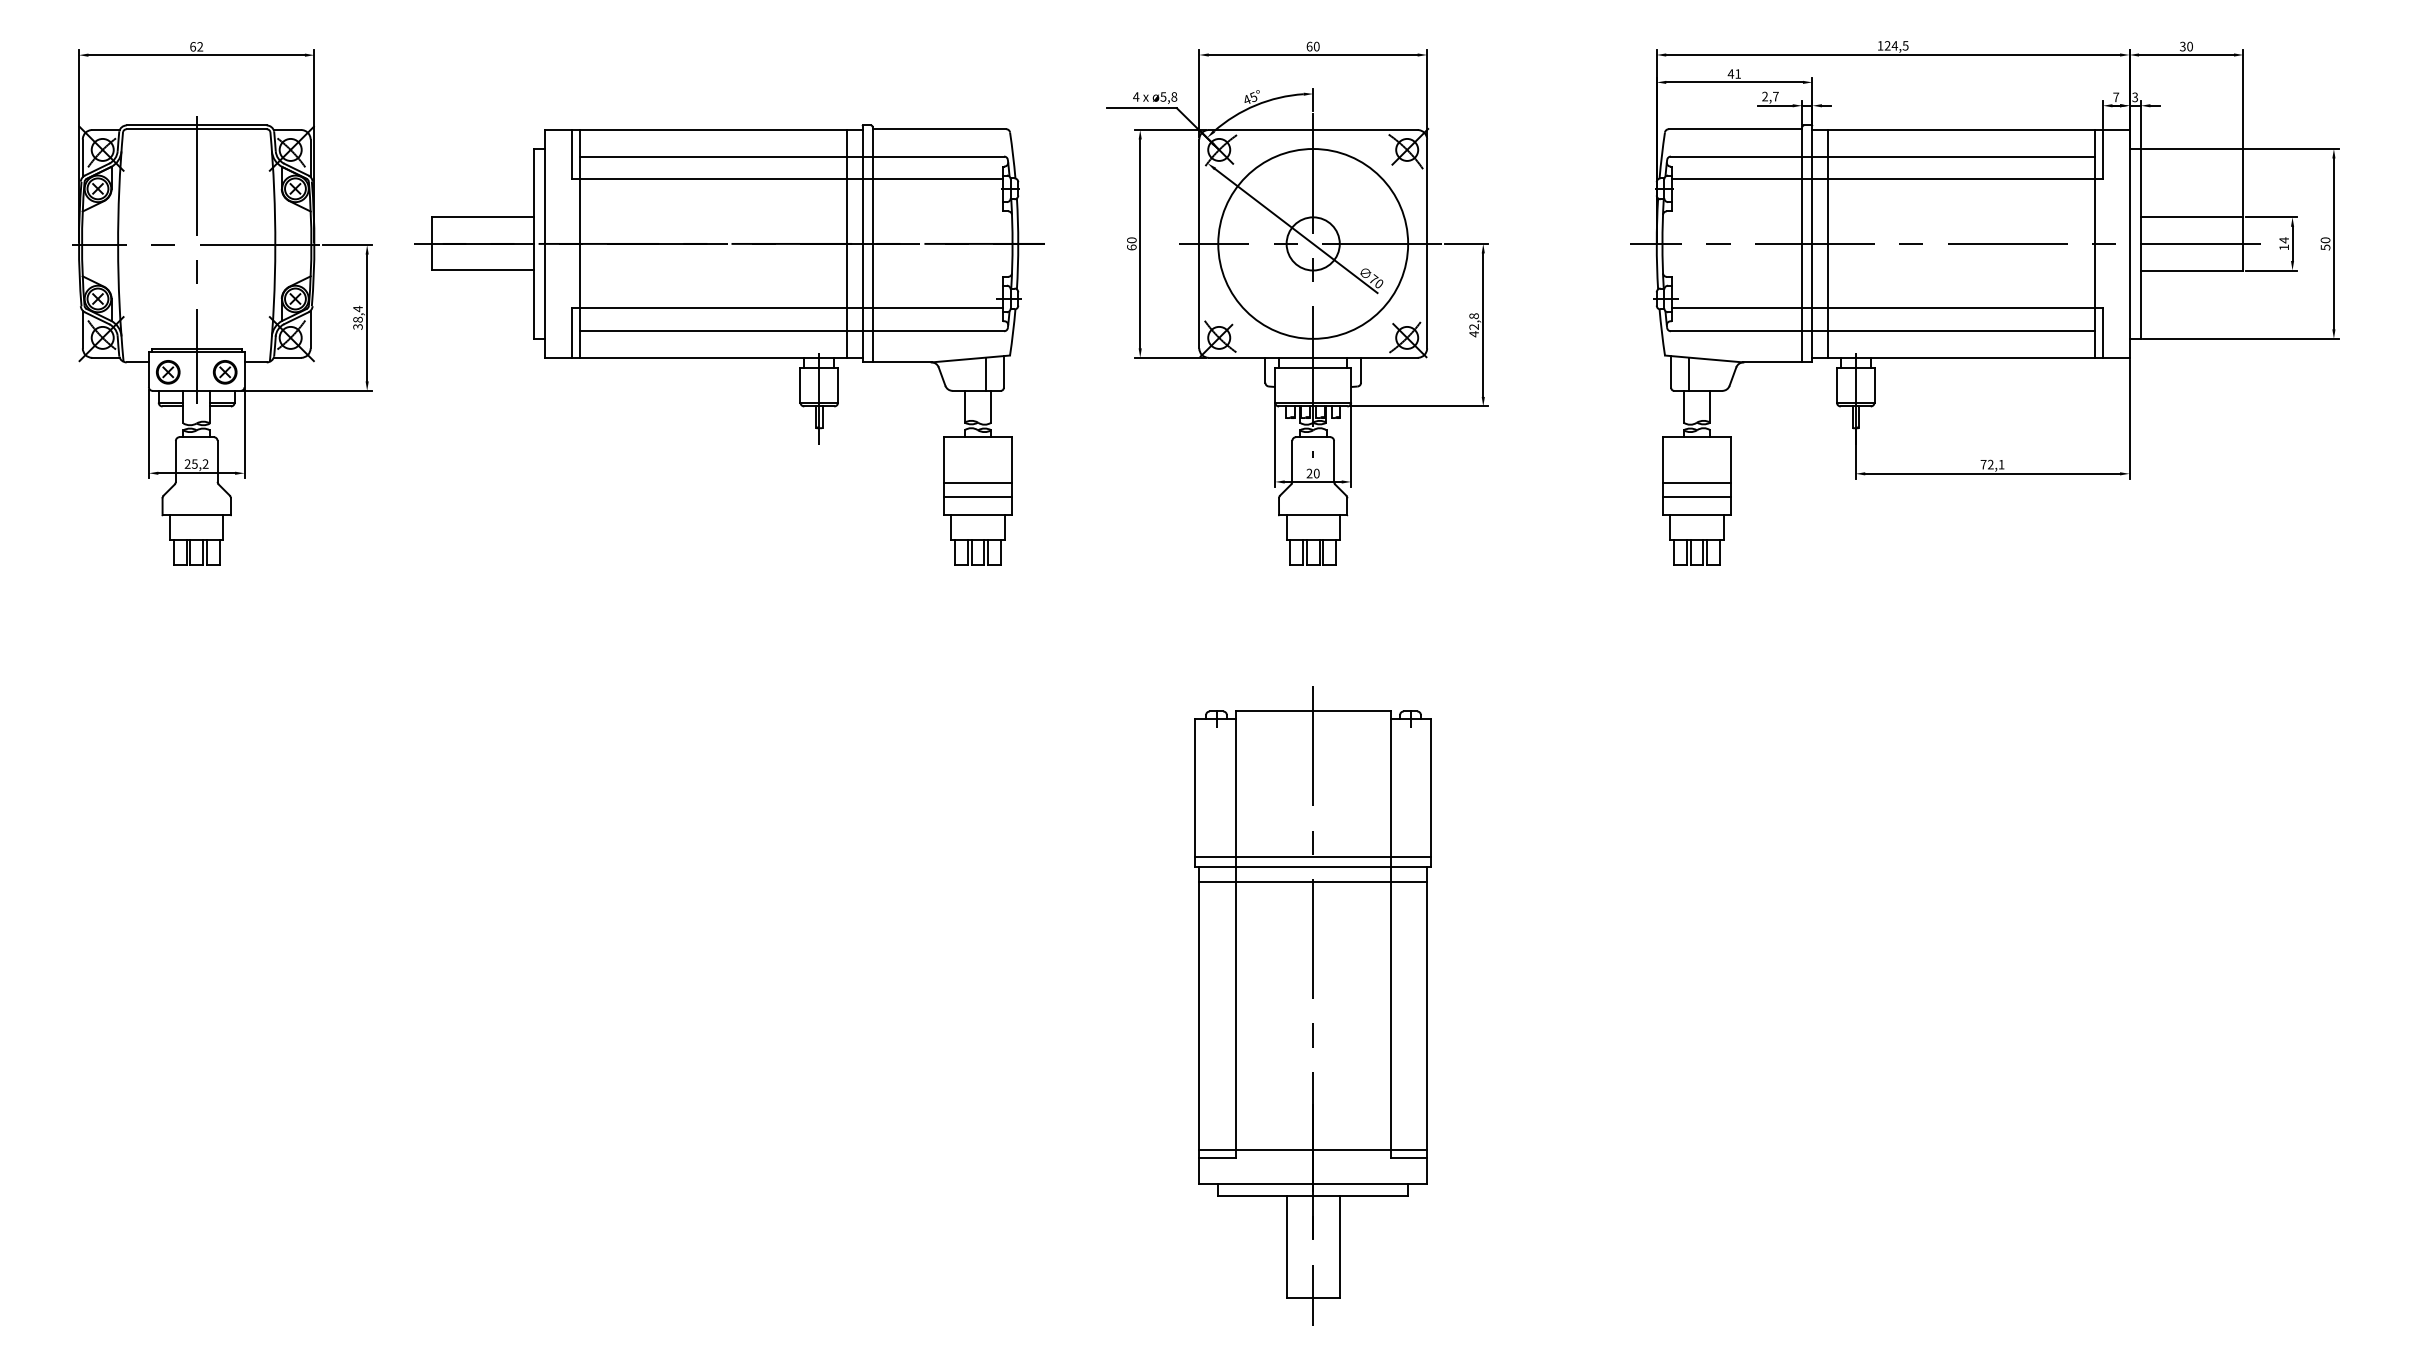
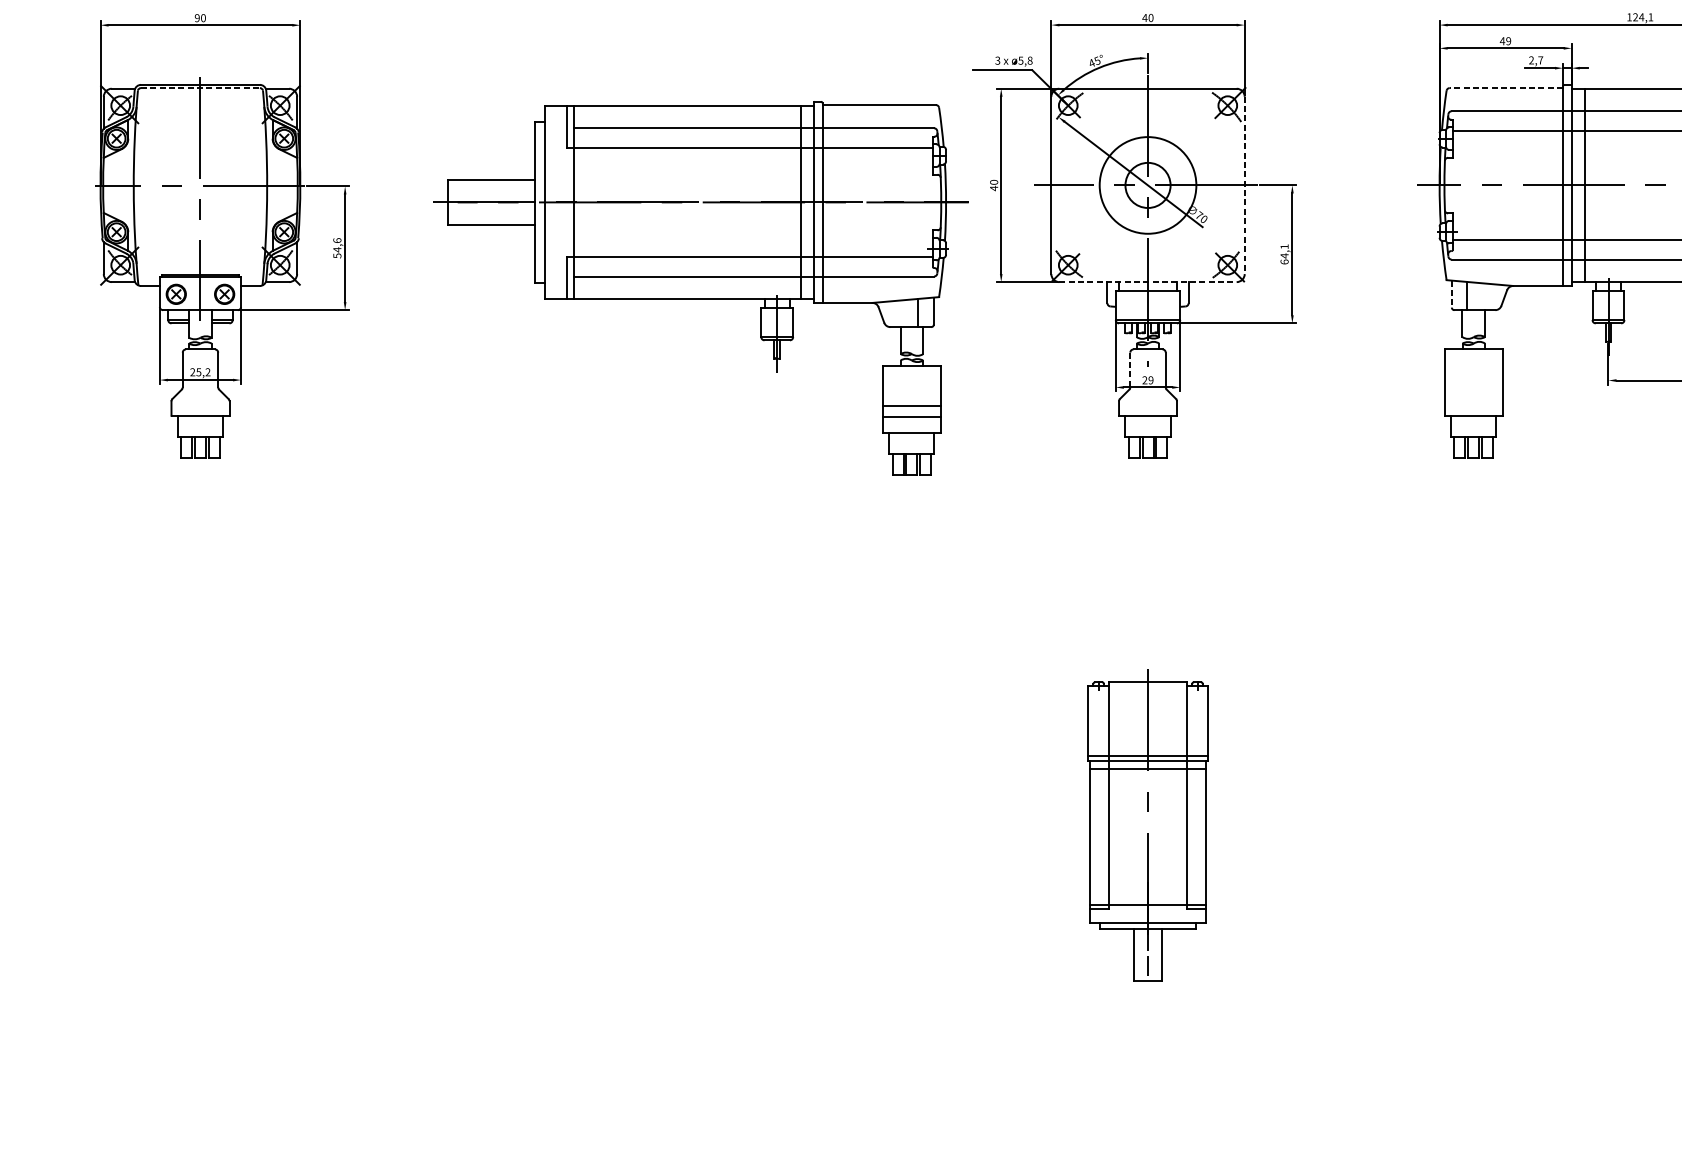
text: (1905, 45) -> (1650, 17), 124,5 -> 124,1
text: (196, 46) -> (200, 17), 62 -> 90
text: (1309, 46) -> (1144, 17), 60 -> 40
text: (1737, 73) -> (1508, 40), 41 -> 49
text: (1136, 96) -> (998, 60), 4 -> 3
line: (197, 129) -> (201, 88), solid -> dashed
line: (1735, 129) -> (1506, 88), solid -> dashed
circle: (1313, 243) -> (1148, 185), size x0.6
line: (1427, 244) -> (1245, 185), solid -> dashed
text: (1131, 247) -> (993, 188), 60 -> 40
text: (357, 317) -> (336, 247), 38,4 -> 54,6
text: (1473, 325) -> (1284, 254), 42,8 -> 64,1
part: (729, 344) -> (701, 287), moved
line: (1313, 357) -> (1148, 281), solid -> dashed
line: (1671, 371) -> (1452, 293), solid -> dashed
line: (1292, 461) -> (1130, 370), solid -> dashed
text: (1316, 473) -> (1150, 380), 20 -> 29
line: (1696, 483) -> (1473, 388), removed
line: (1696, 497) -> (1473, 400), removed
part: (1312, 1005) -> (1147, 831), size x0.6

